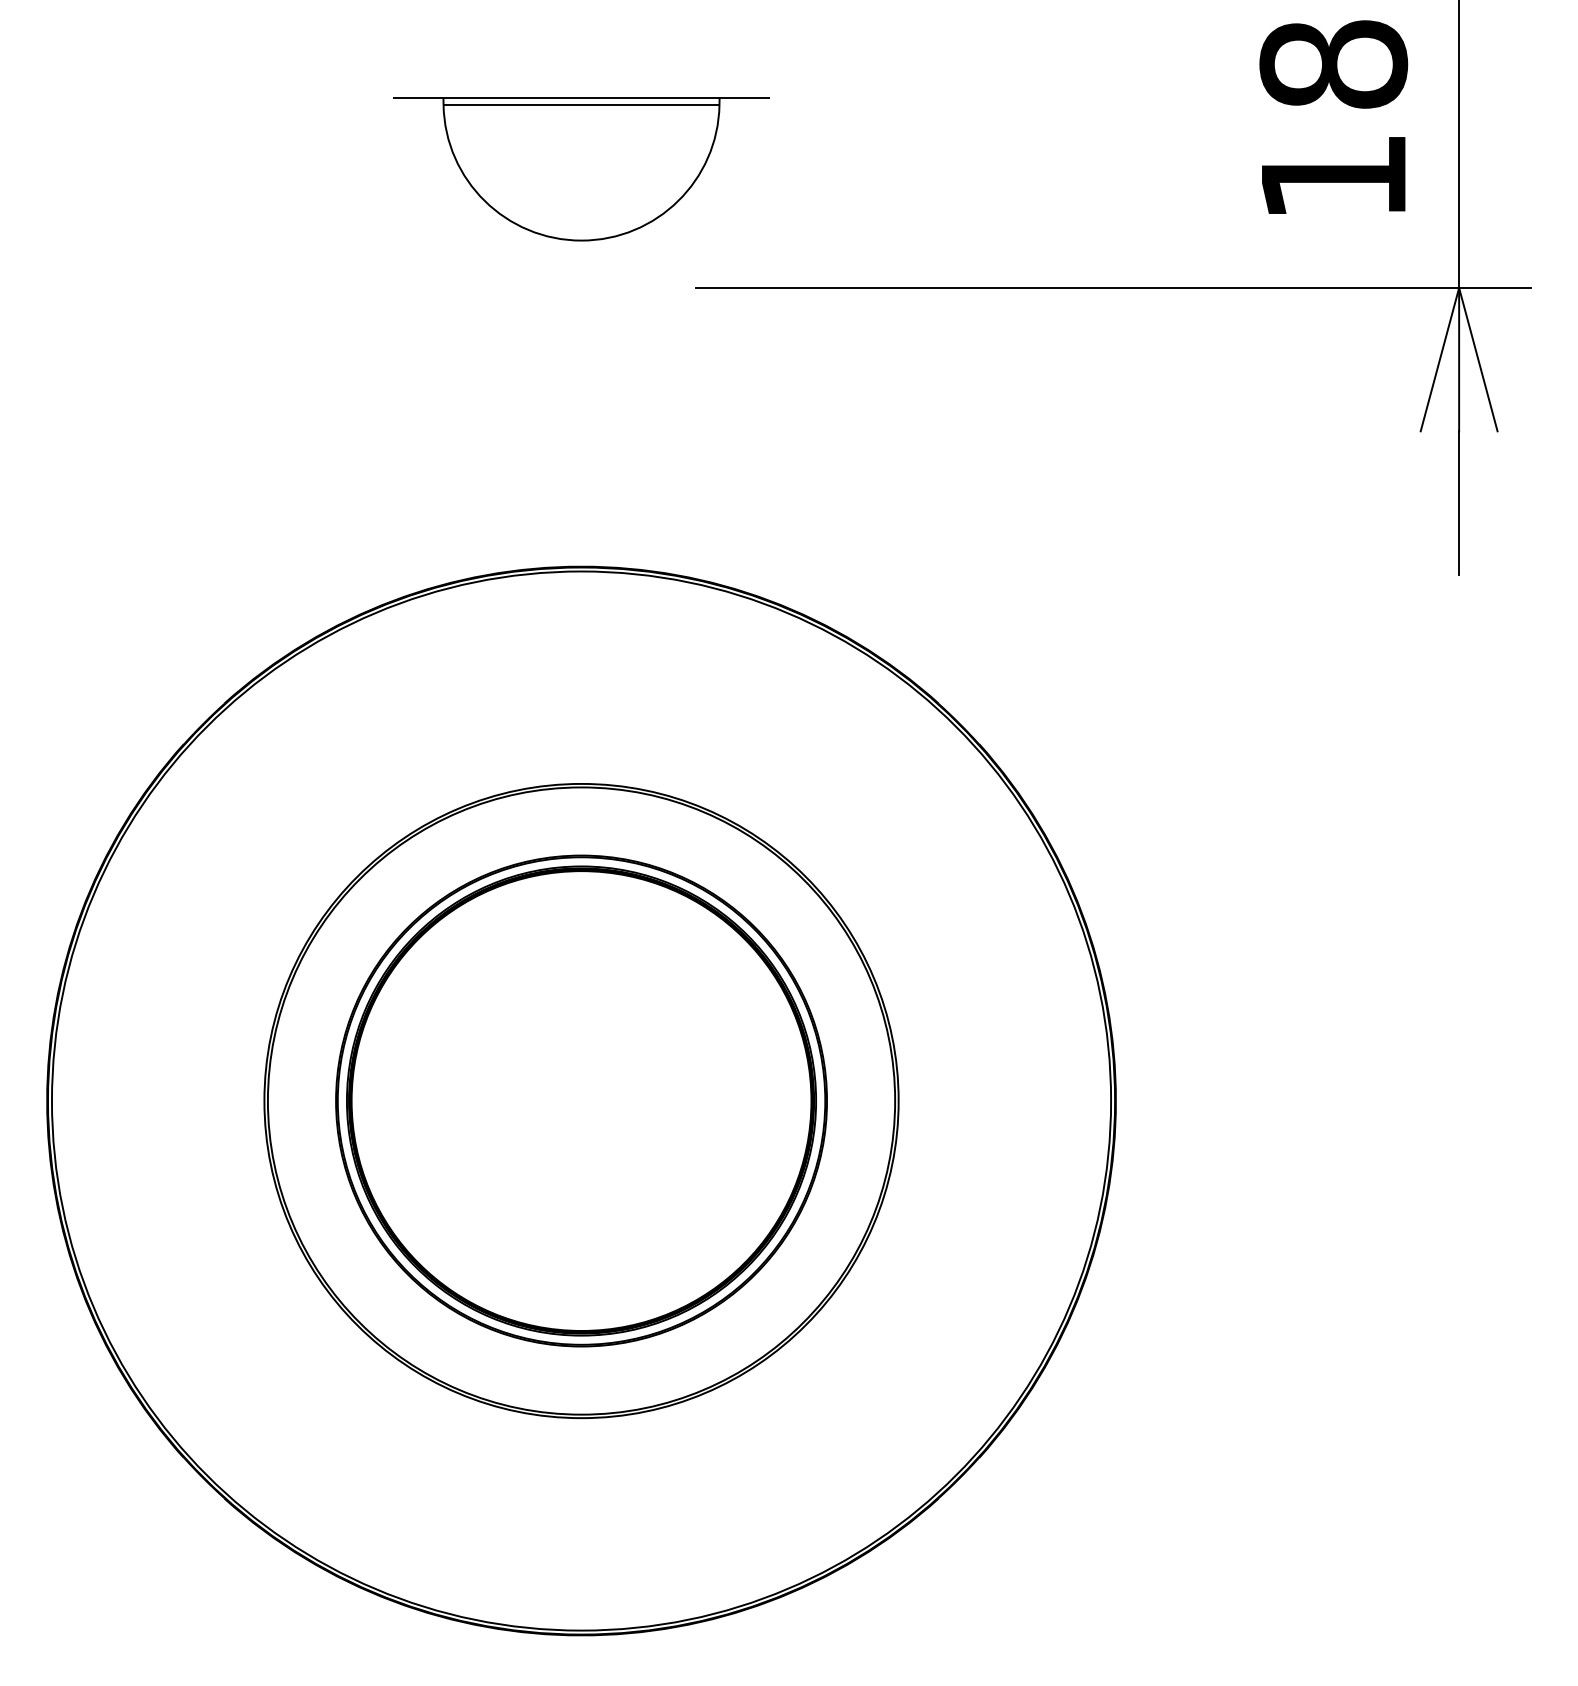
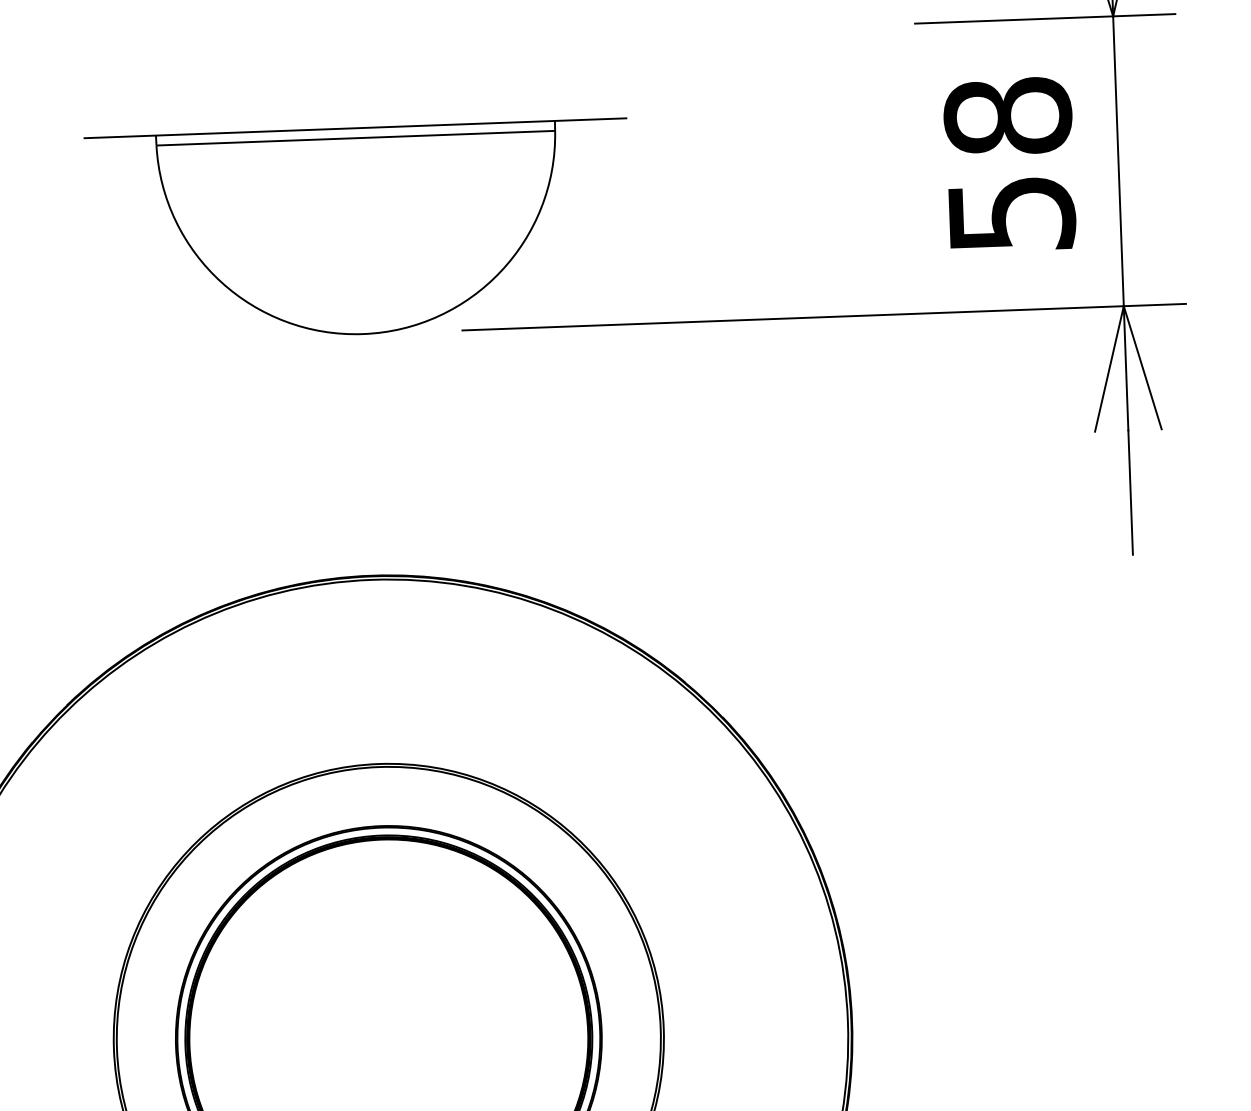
part: (581, 169) -> (359, 231), size x1.67
text: (1335, 177) -> (1013, 214), 18 -> 58

